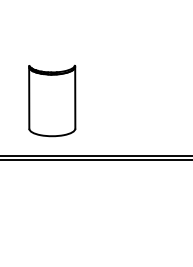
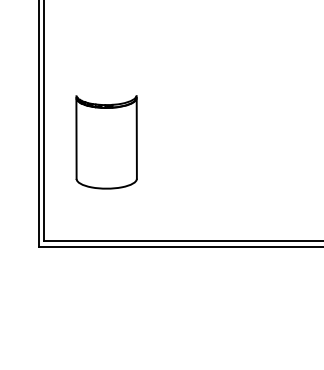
part: (52, 100) -> (106, 142), moved

